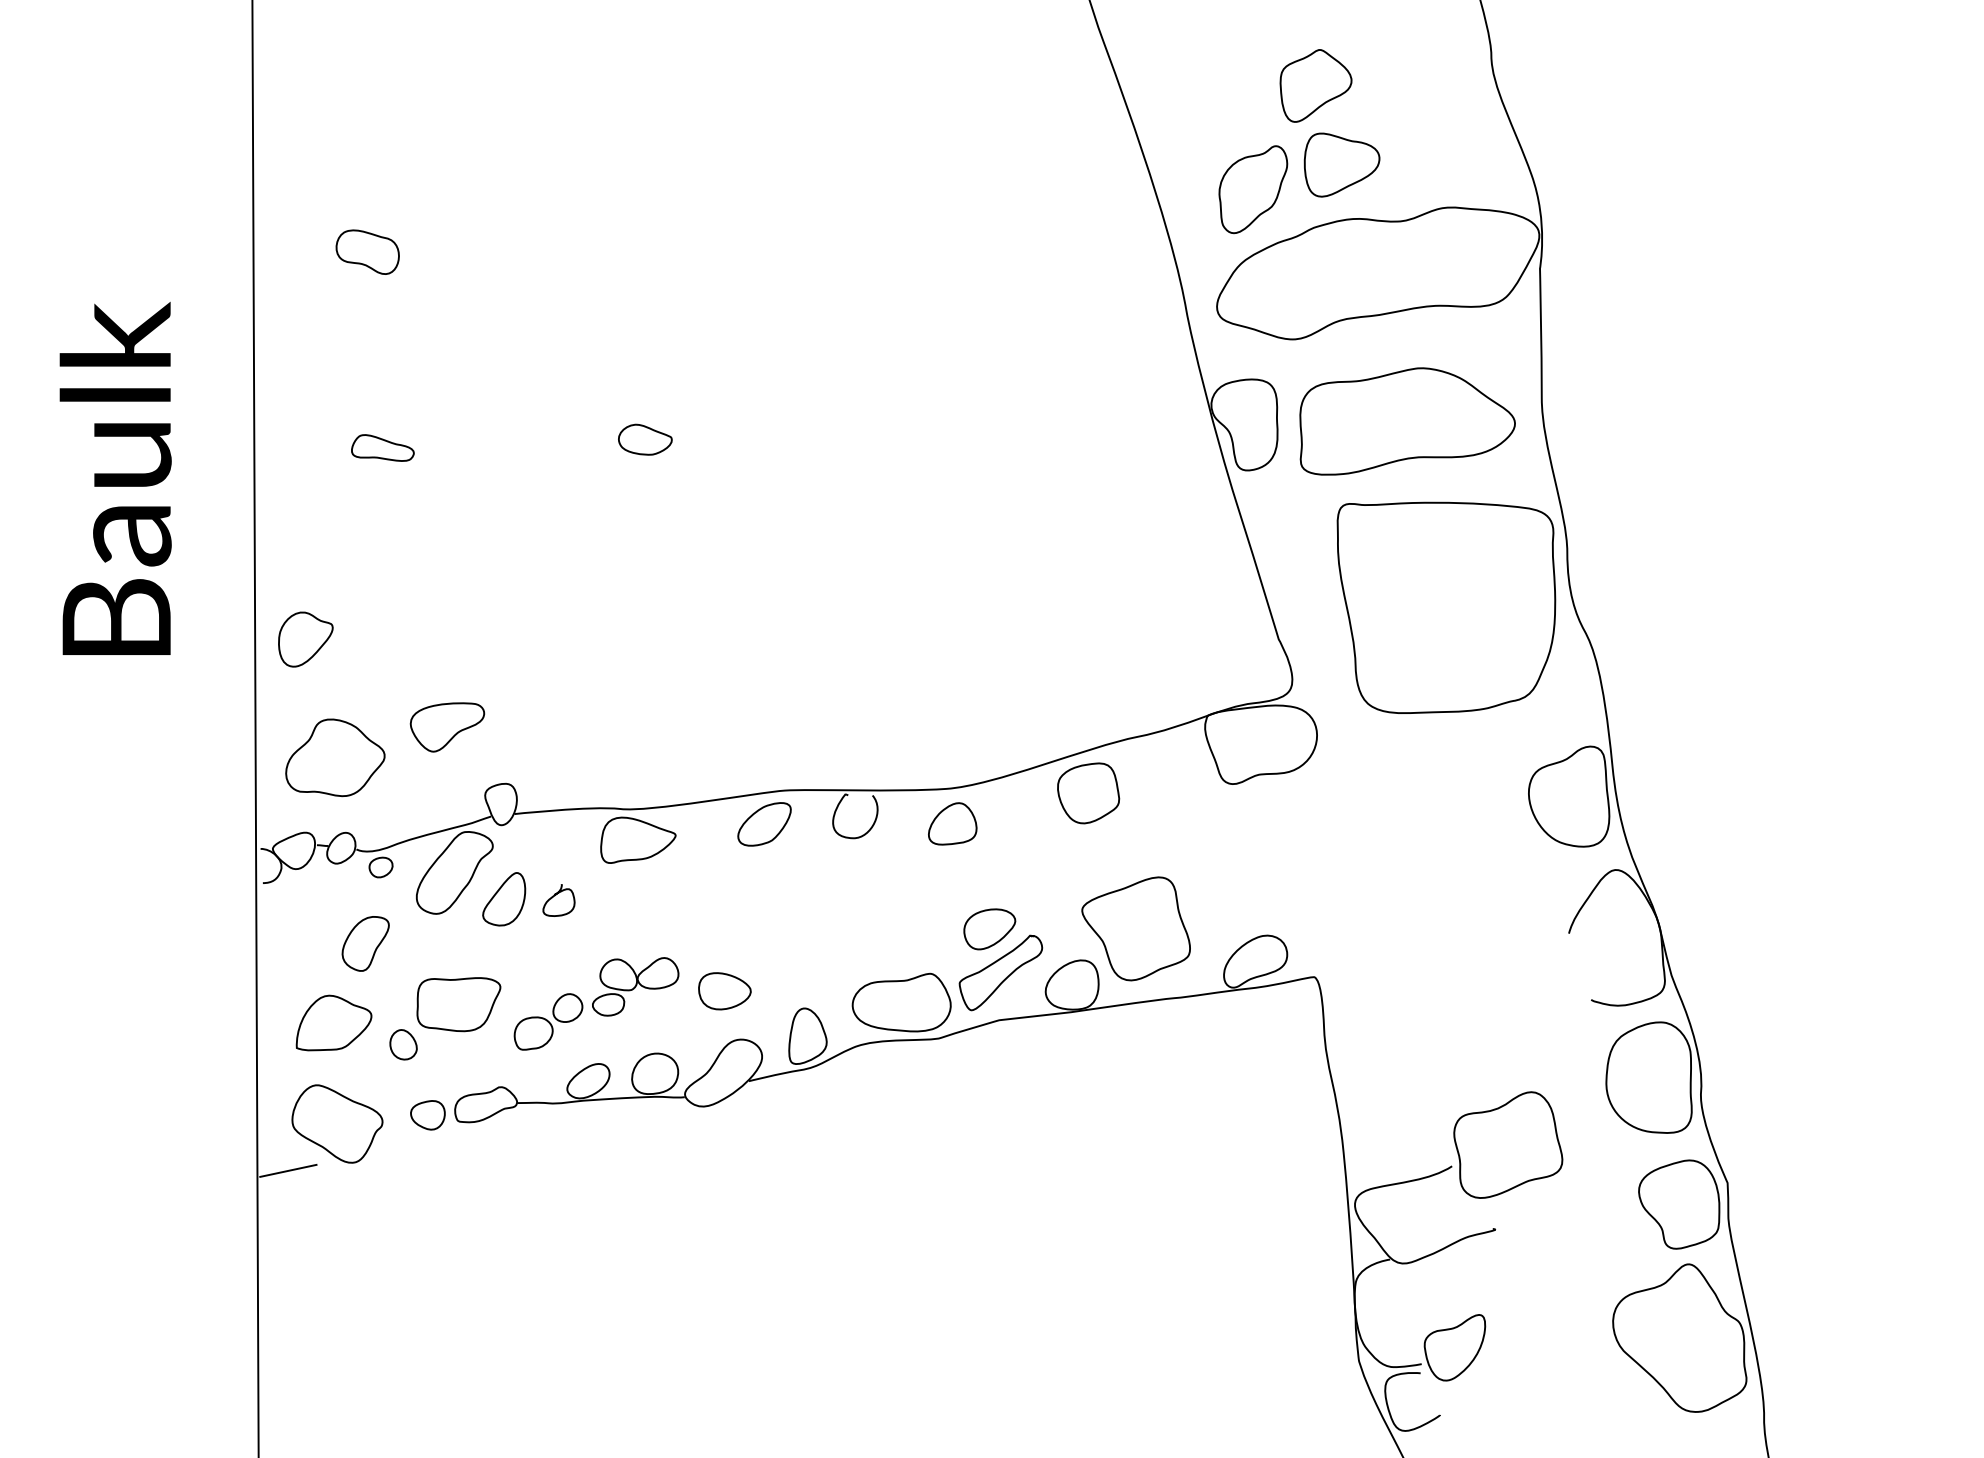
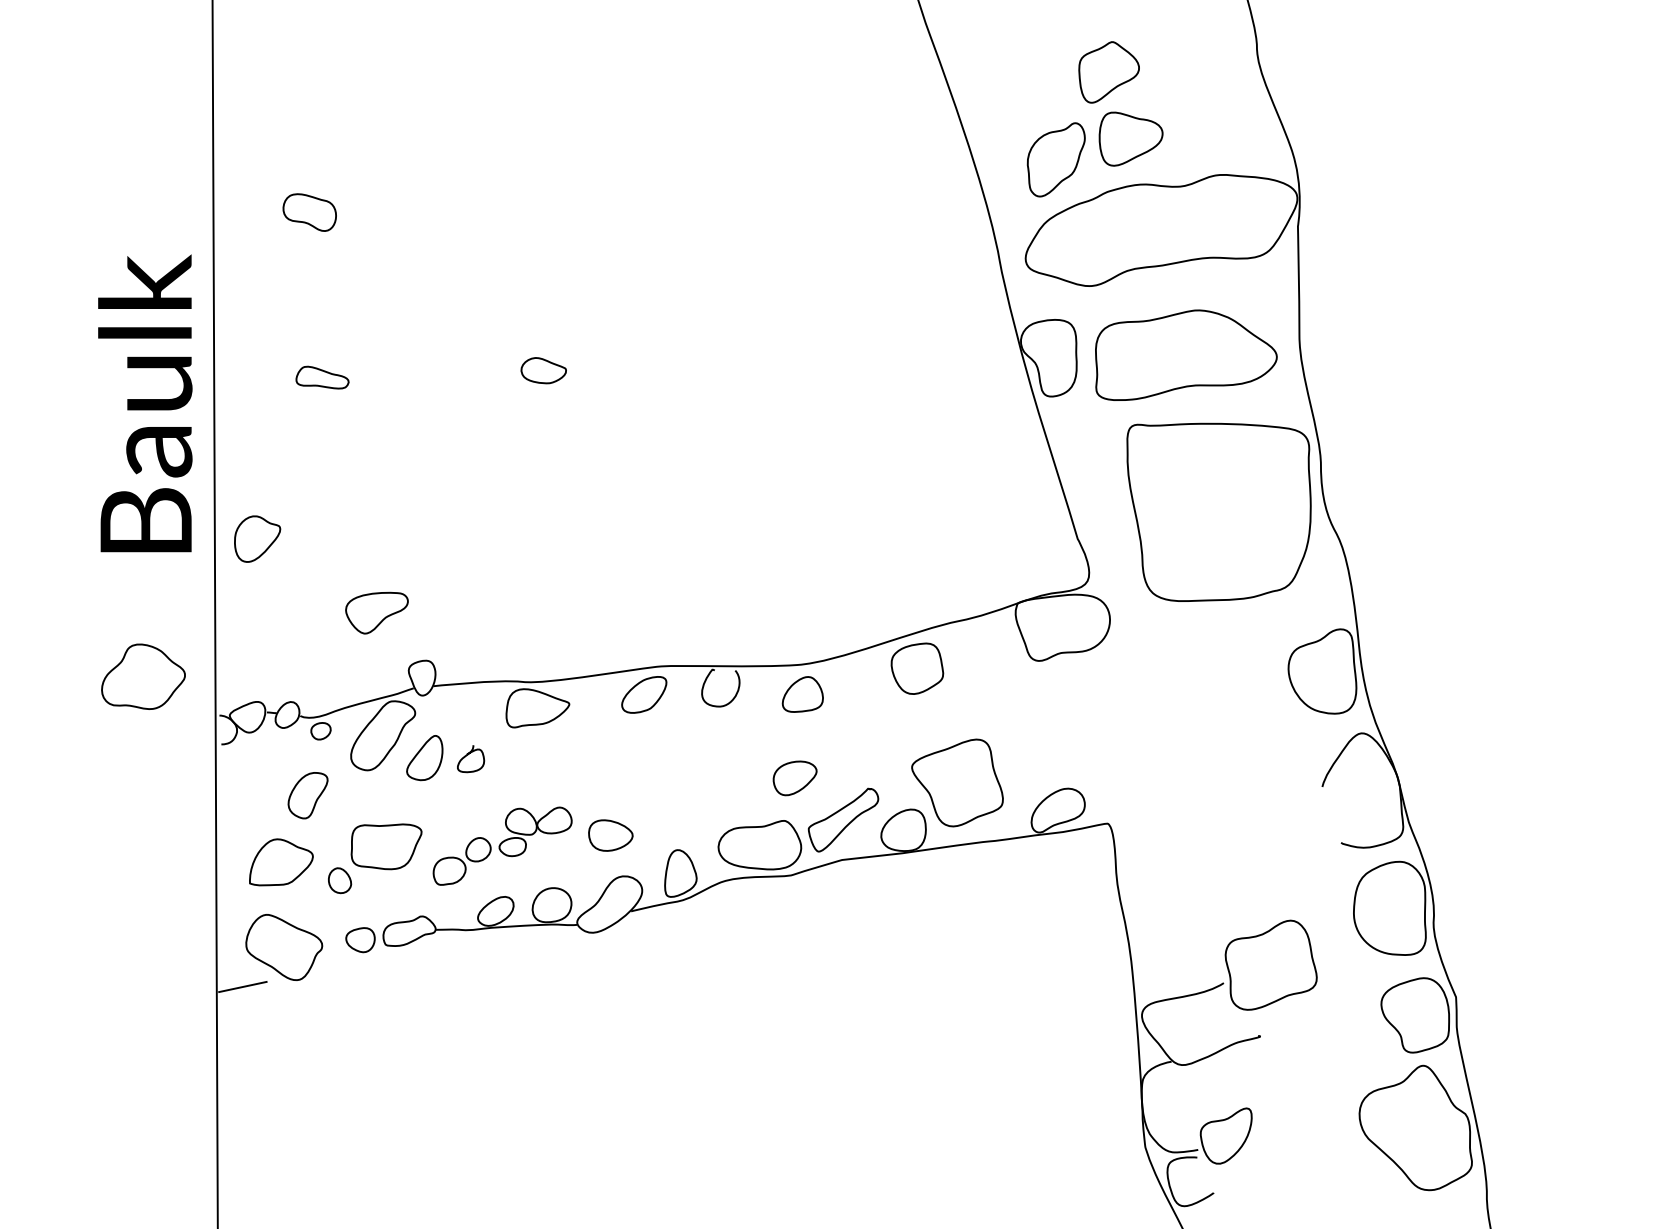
text: (115, 478) -> (145, 403), moved
part: (335, 757) -> (143, 676), moved
part: (989, 929) -> (794, 778), moved

